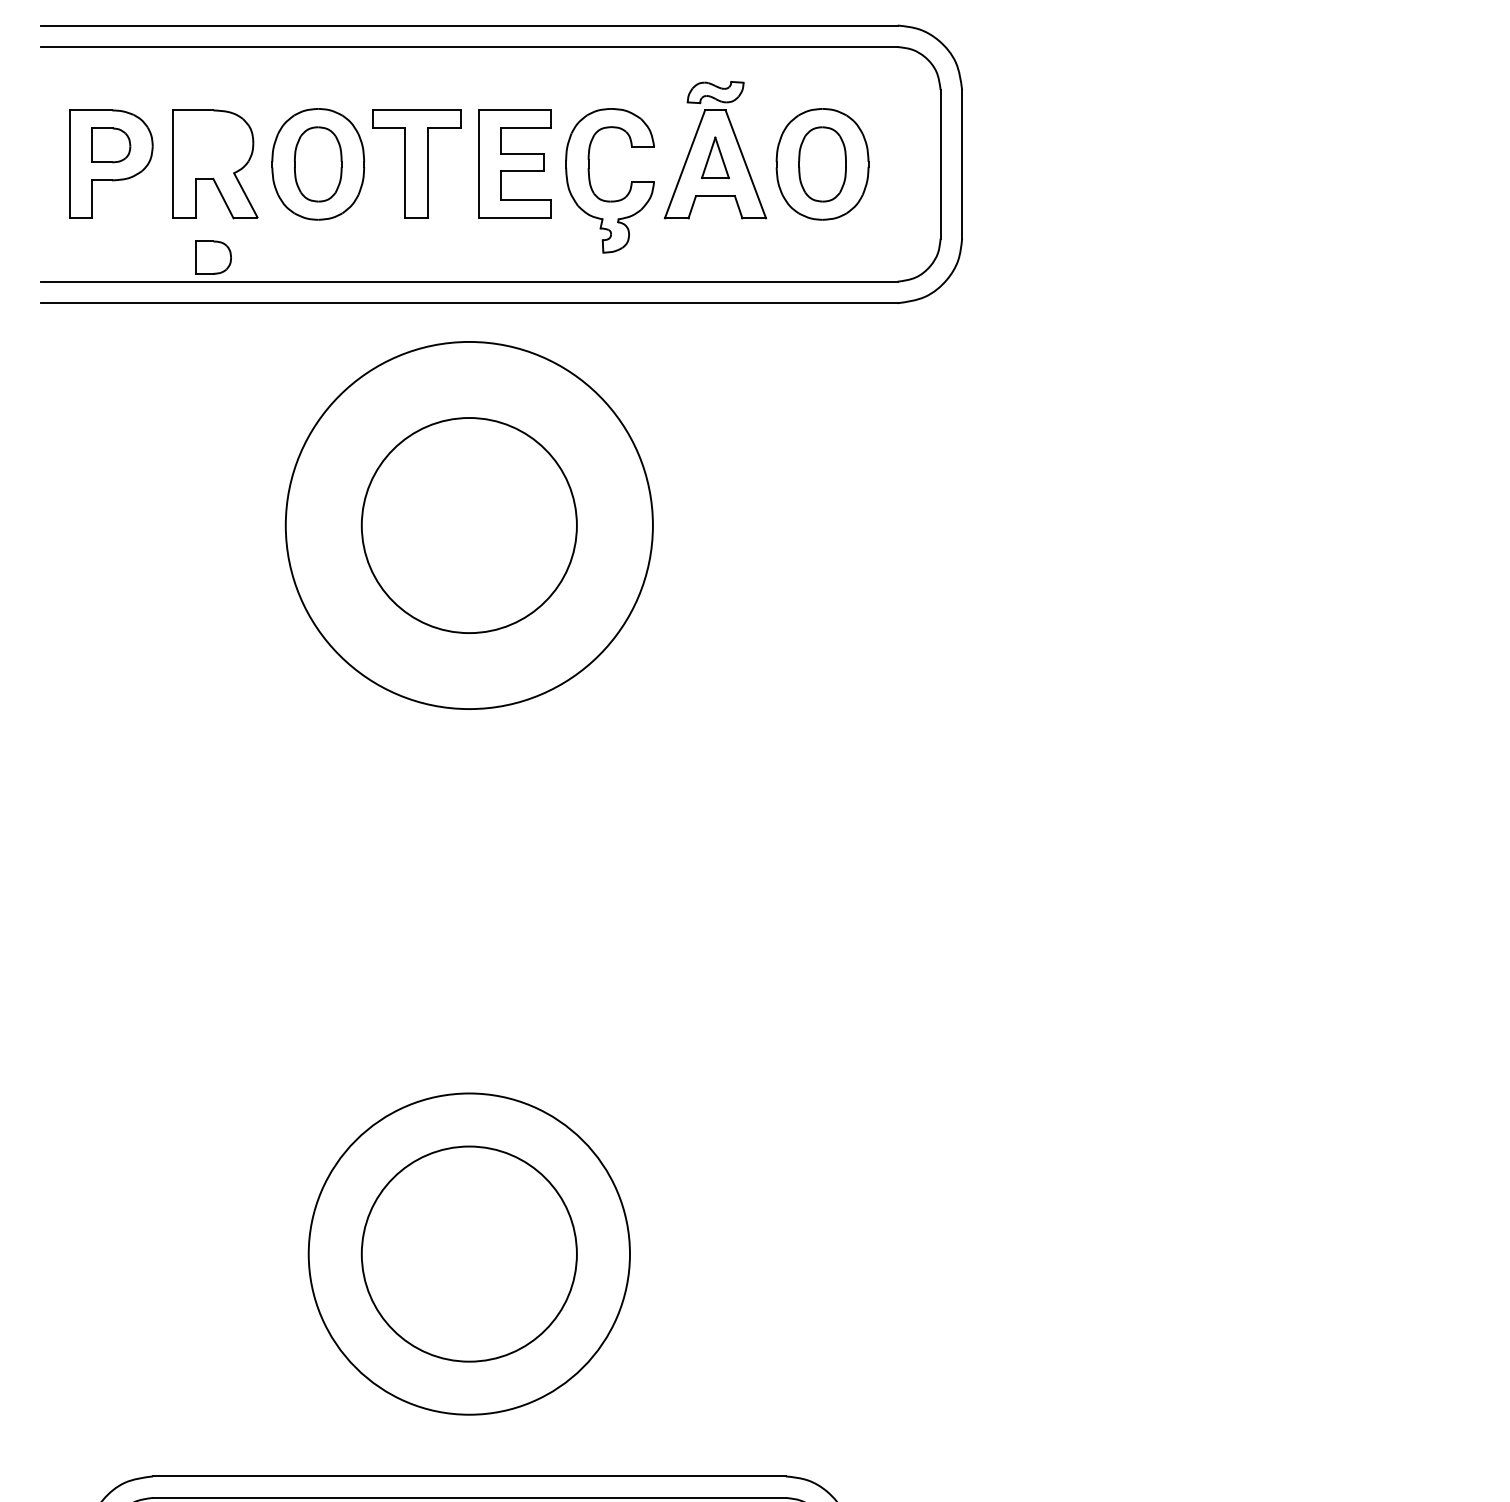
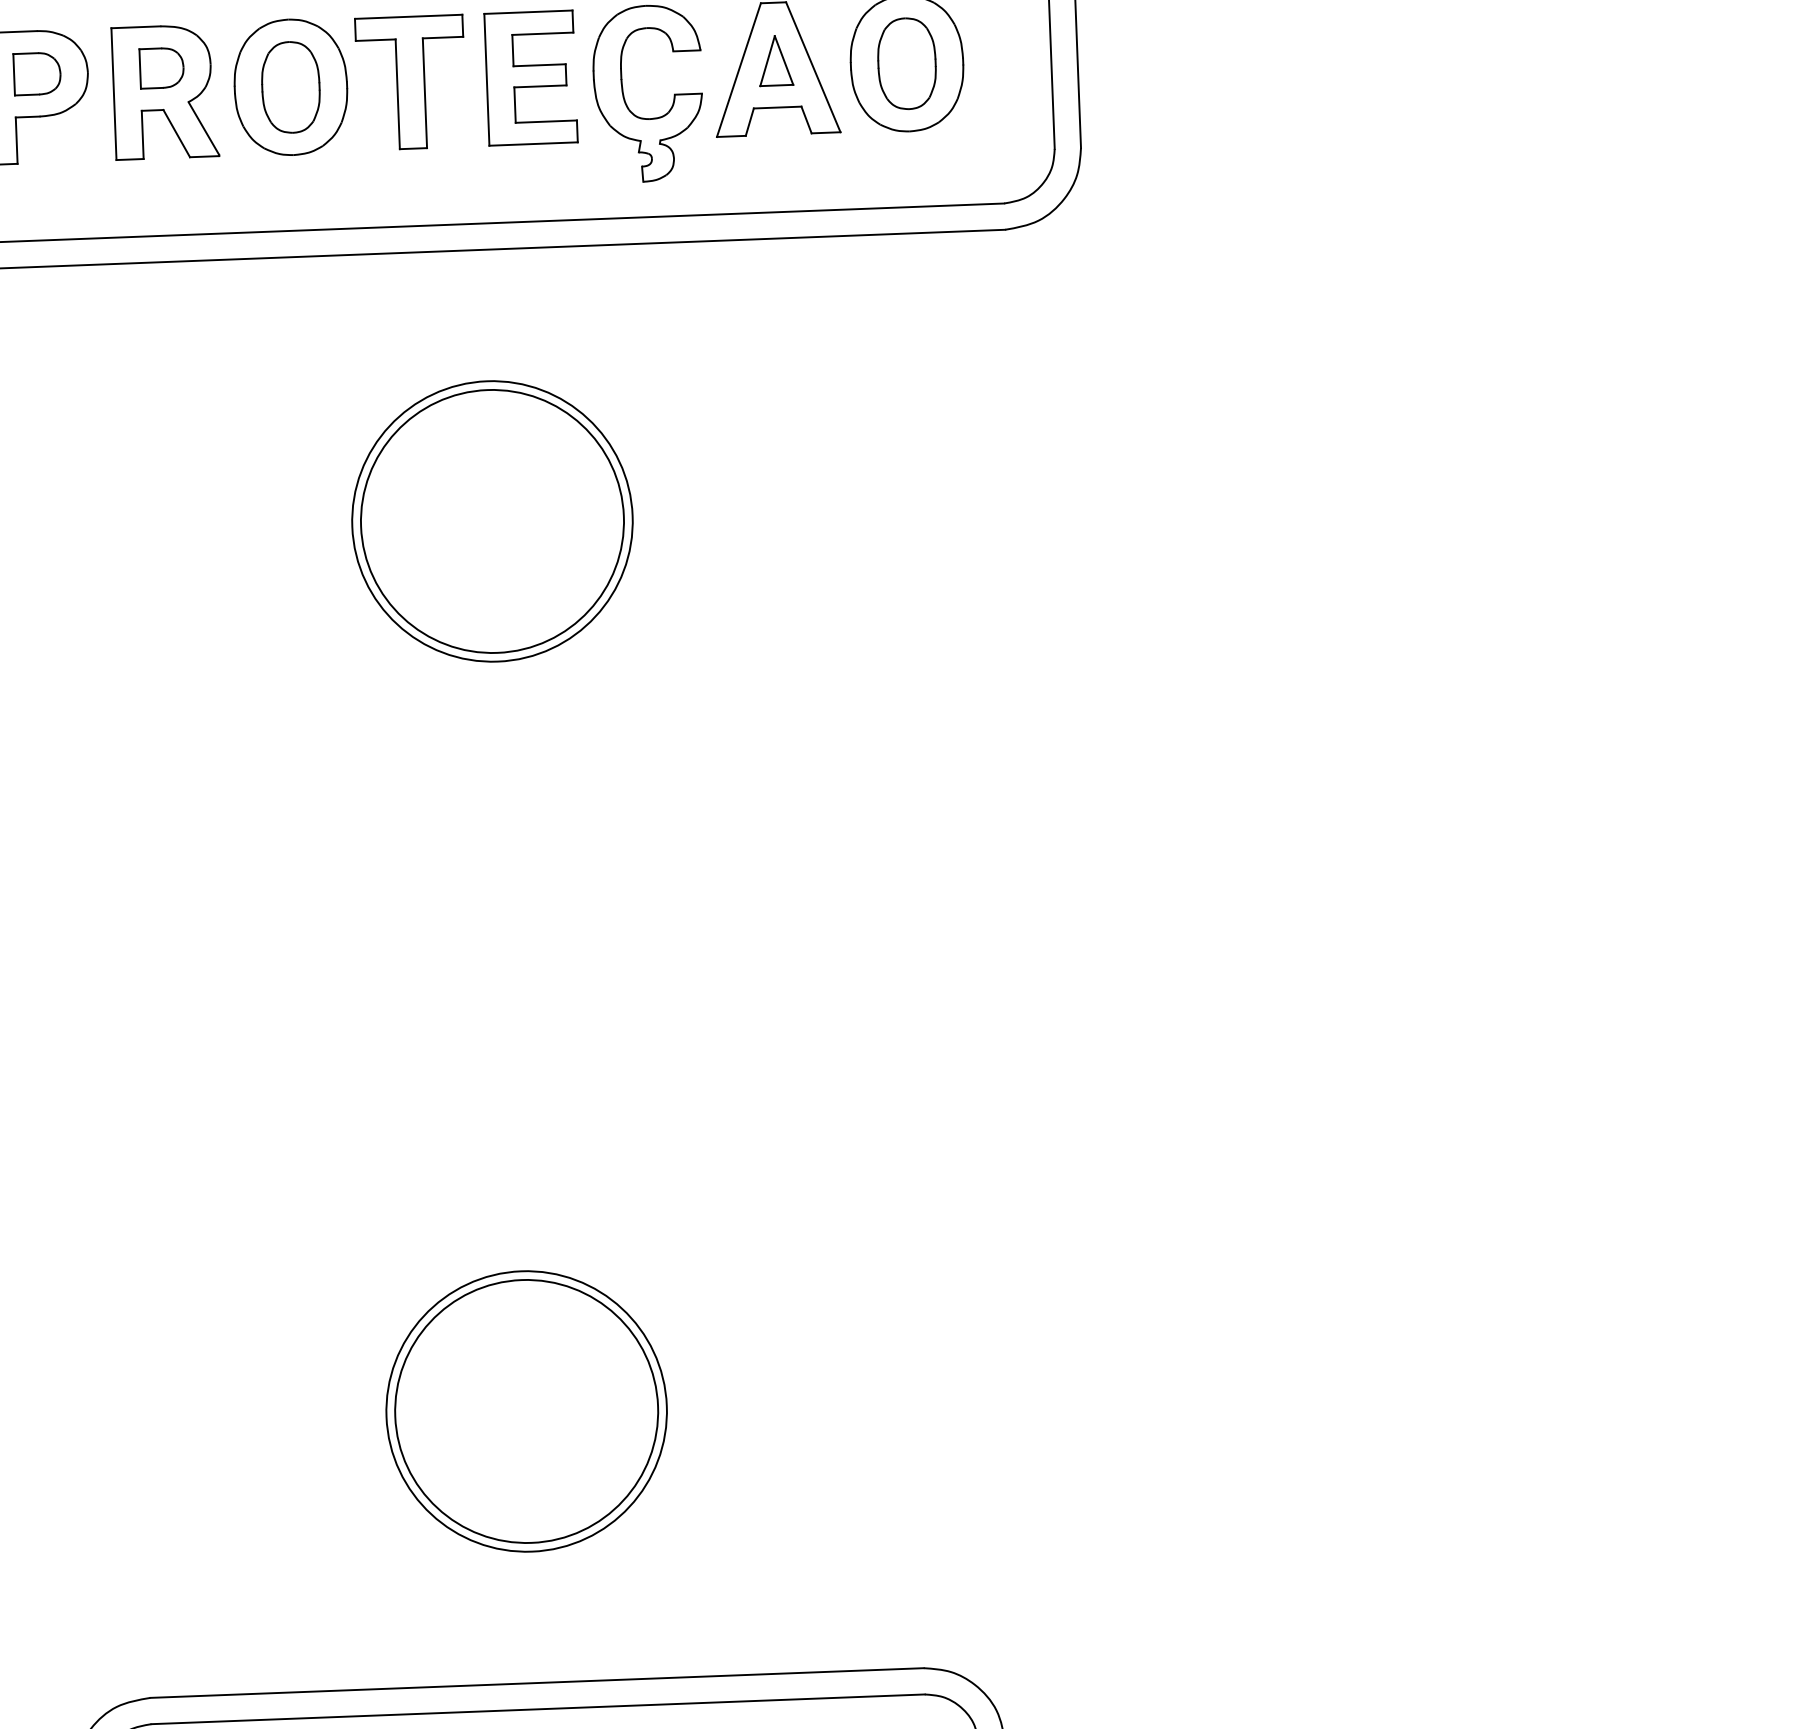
part: (213, 257) -> (162, 67), moved
circle: (469, 525) -> (492, 521), size x0.62
circle: (469, 1253) -> (526, 1410), size x0.71

